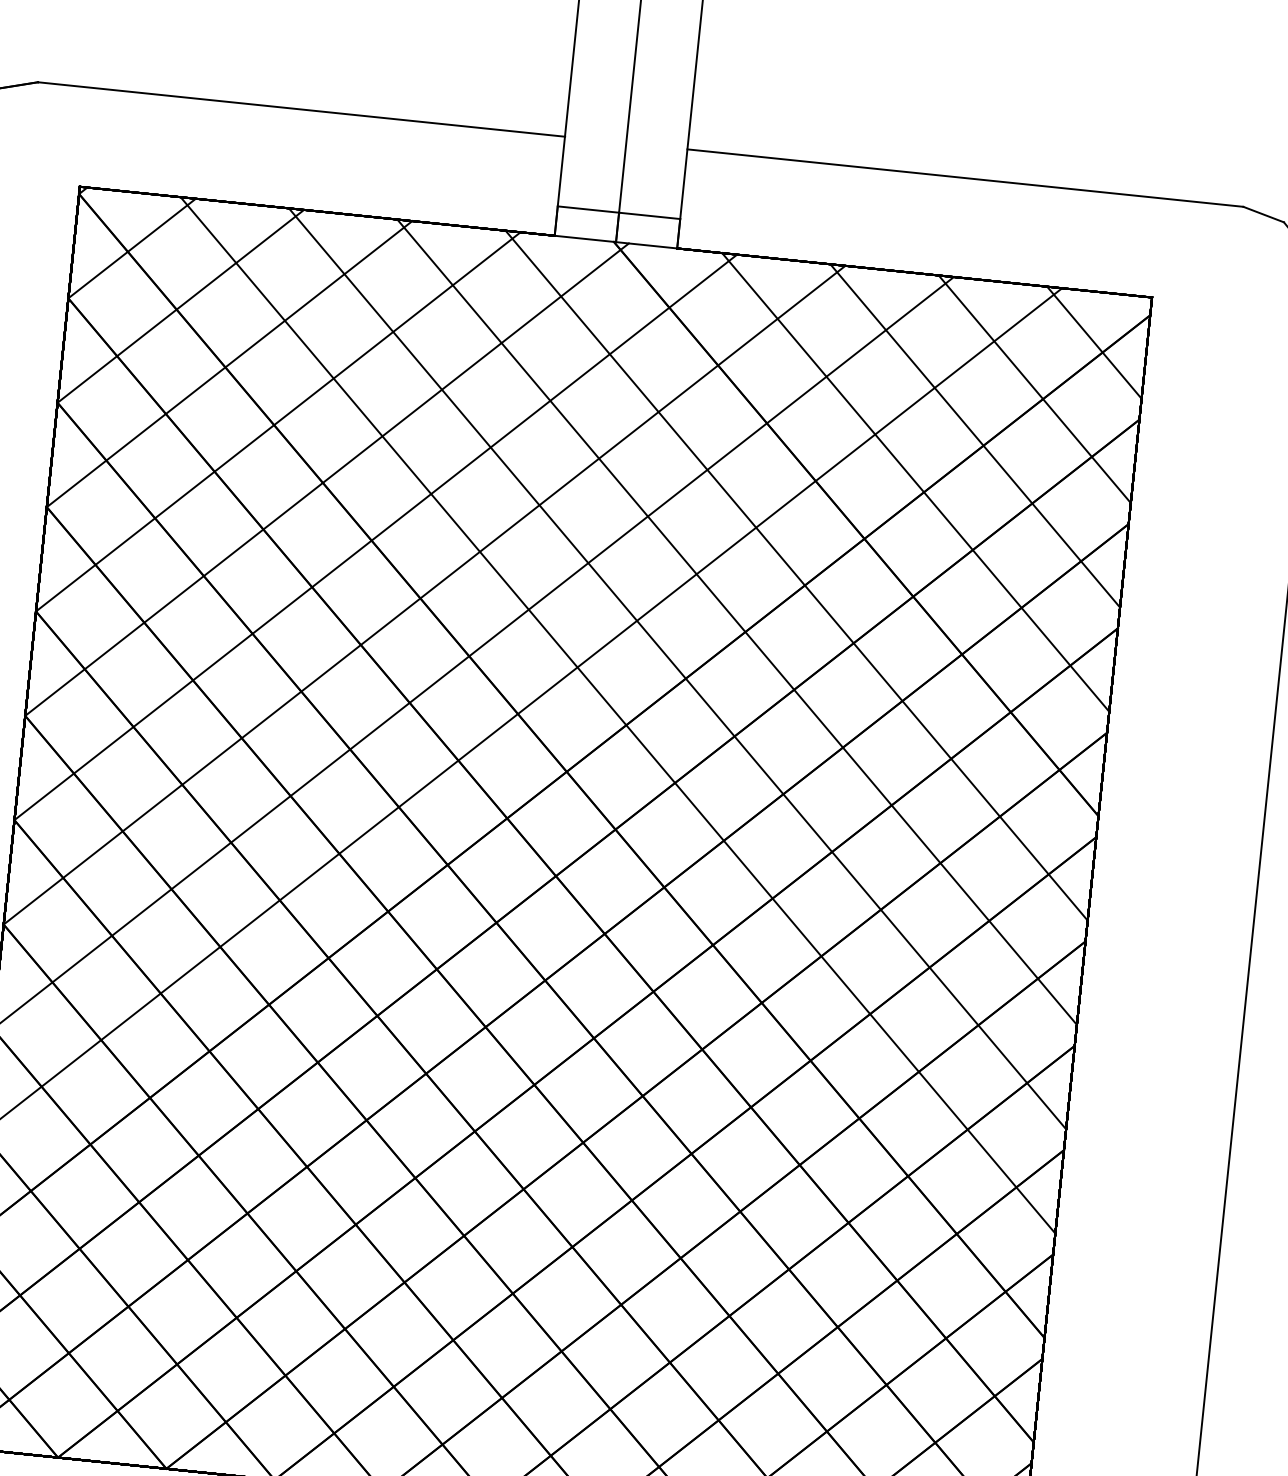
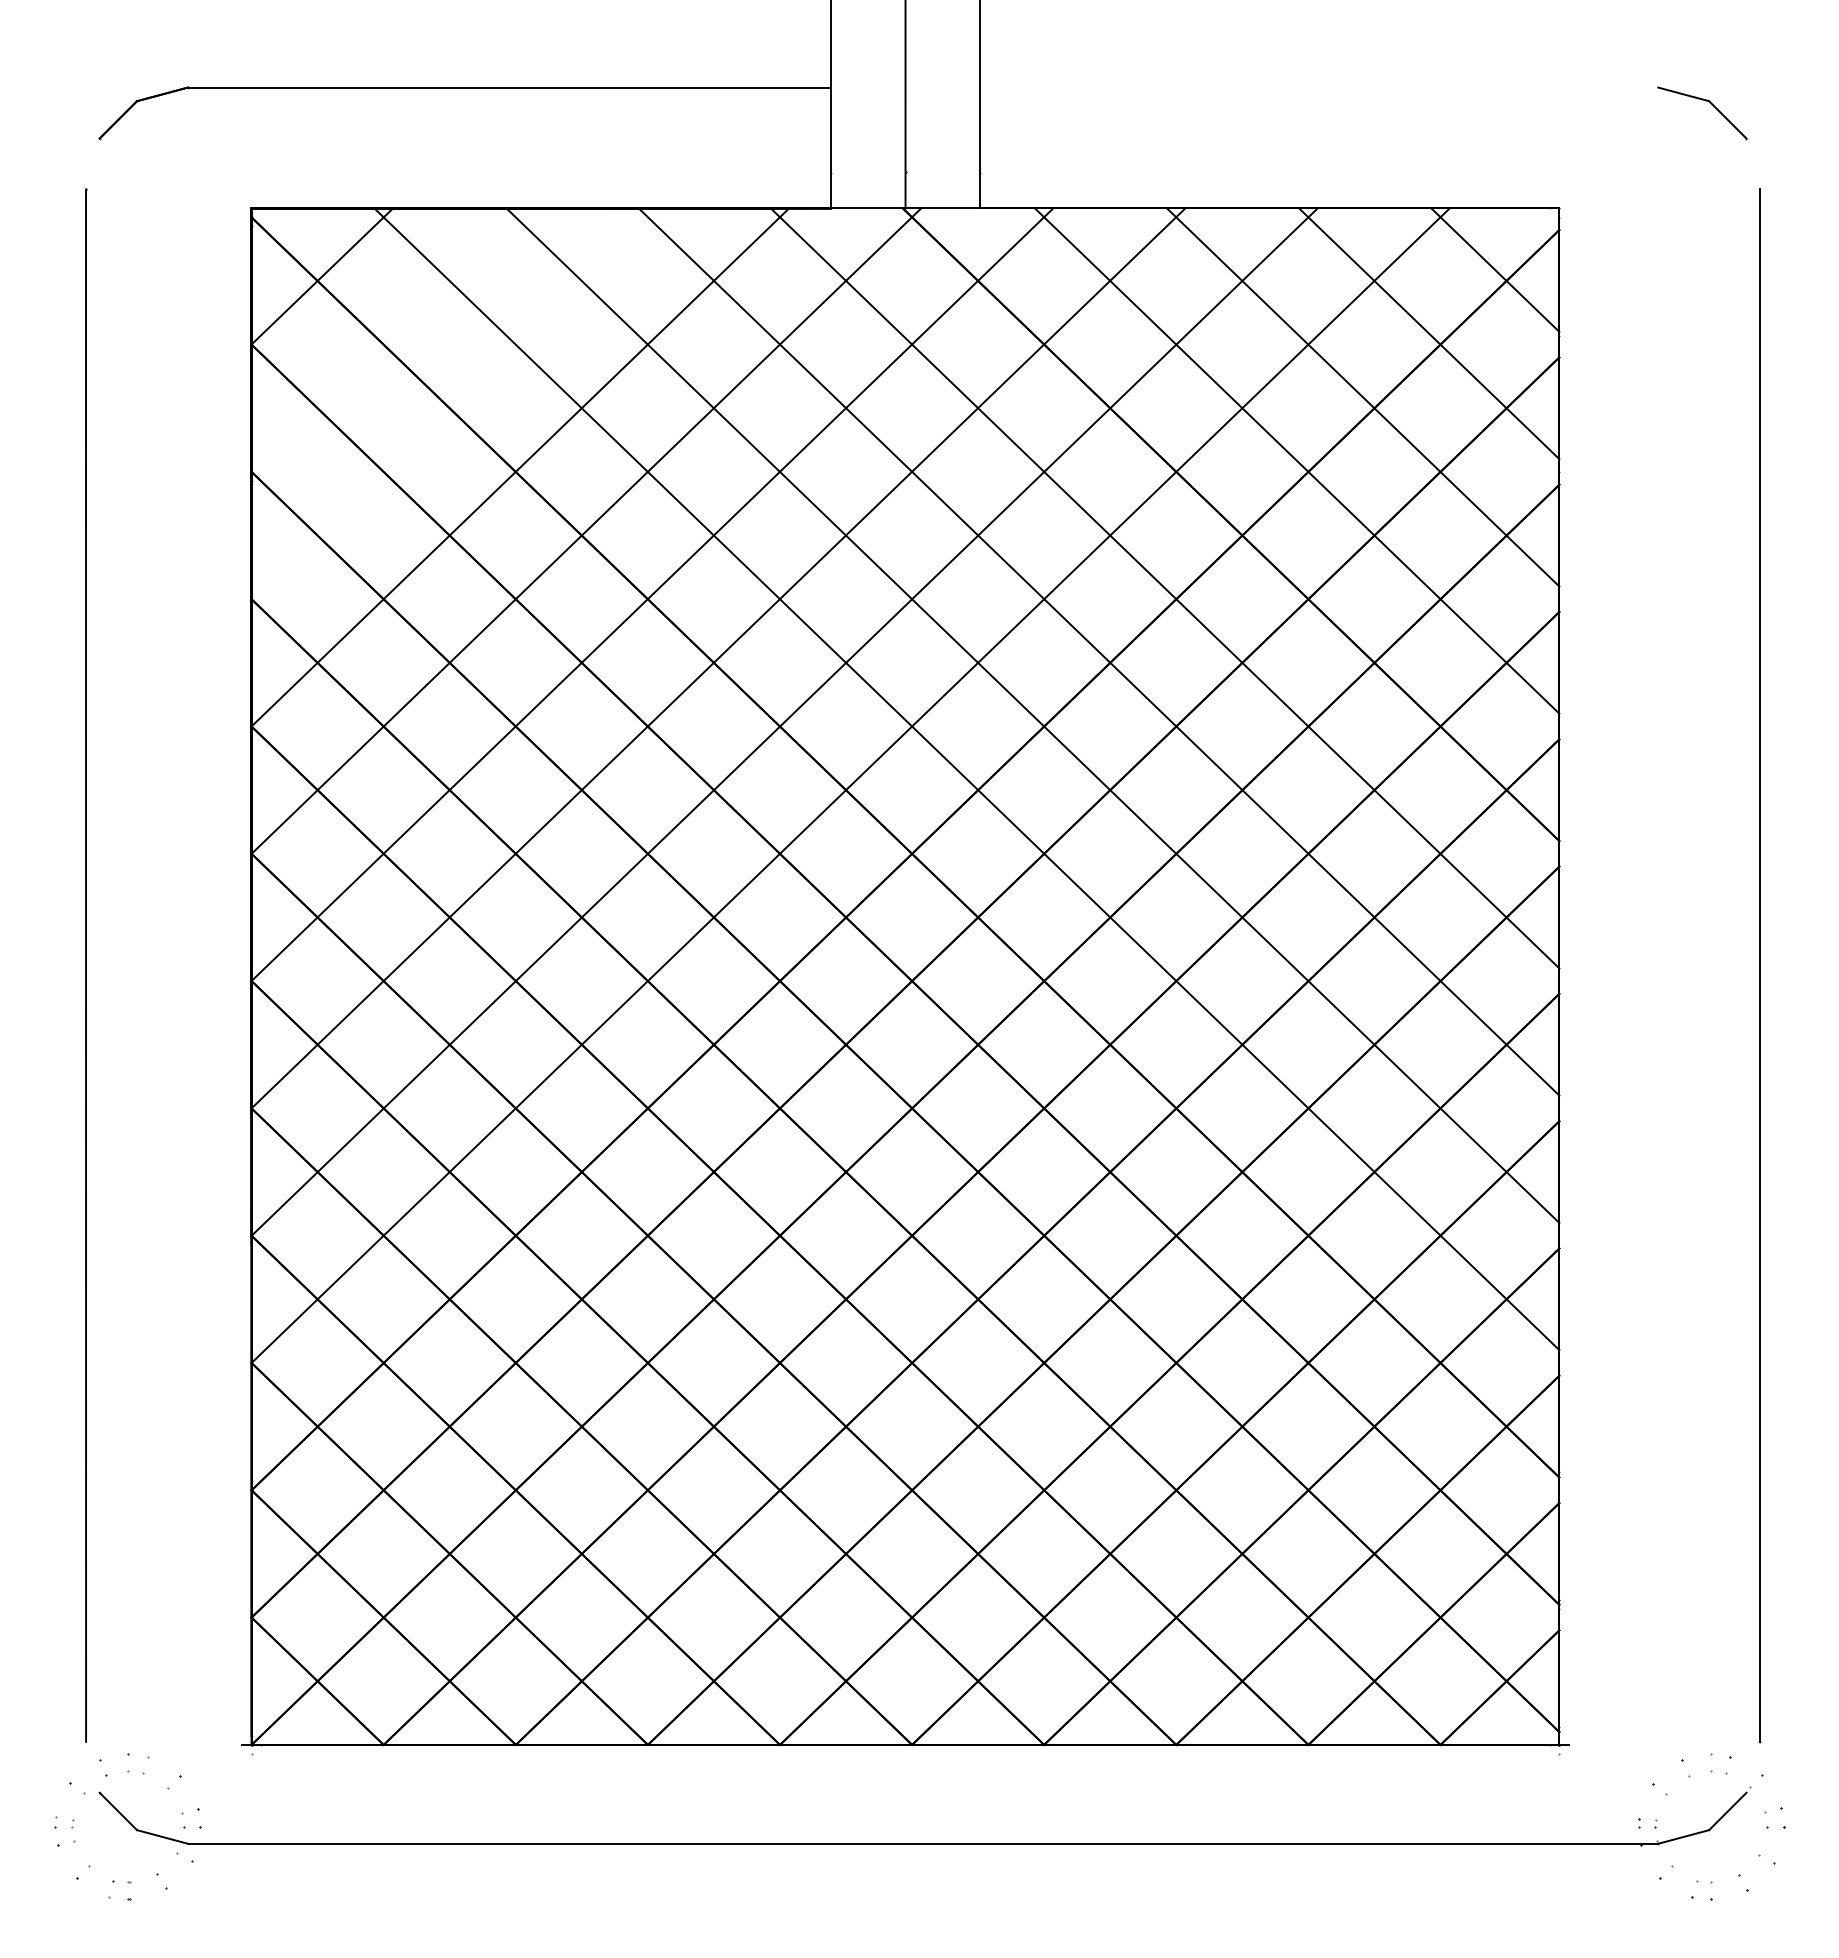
line: (965, 178) -> (1319, 87), removed
line: (619, 212) -> (905, 172), removed
line: (181, 305) -> (388, 339), removed
line: (229, 363) -> (454, 403), removed

